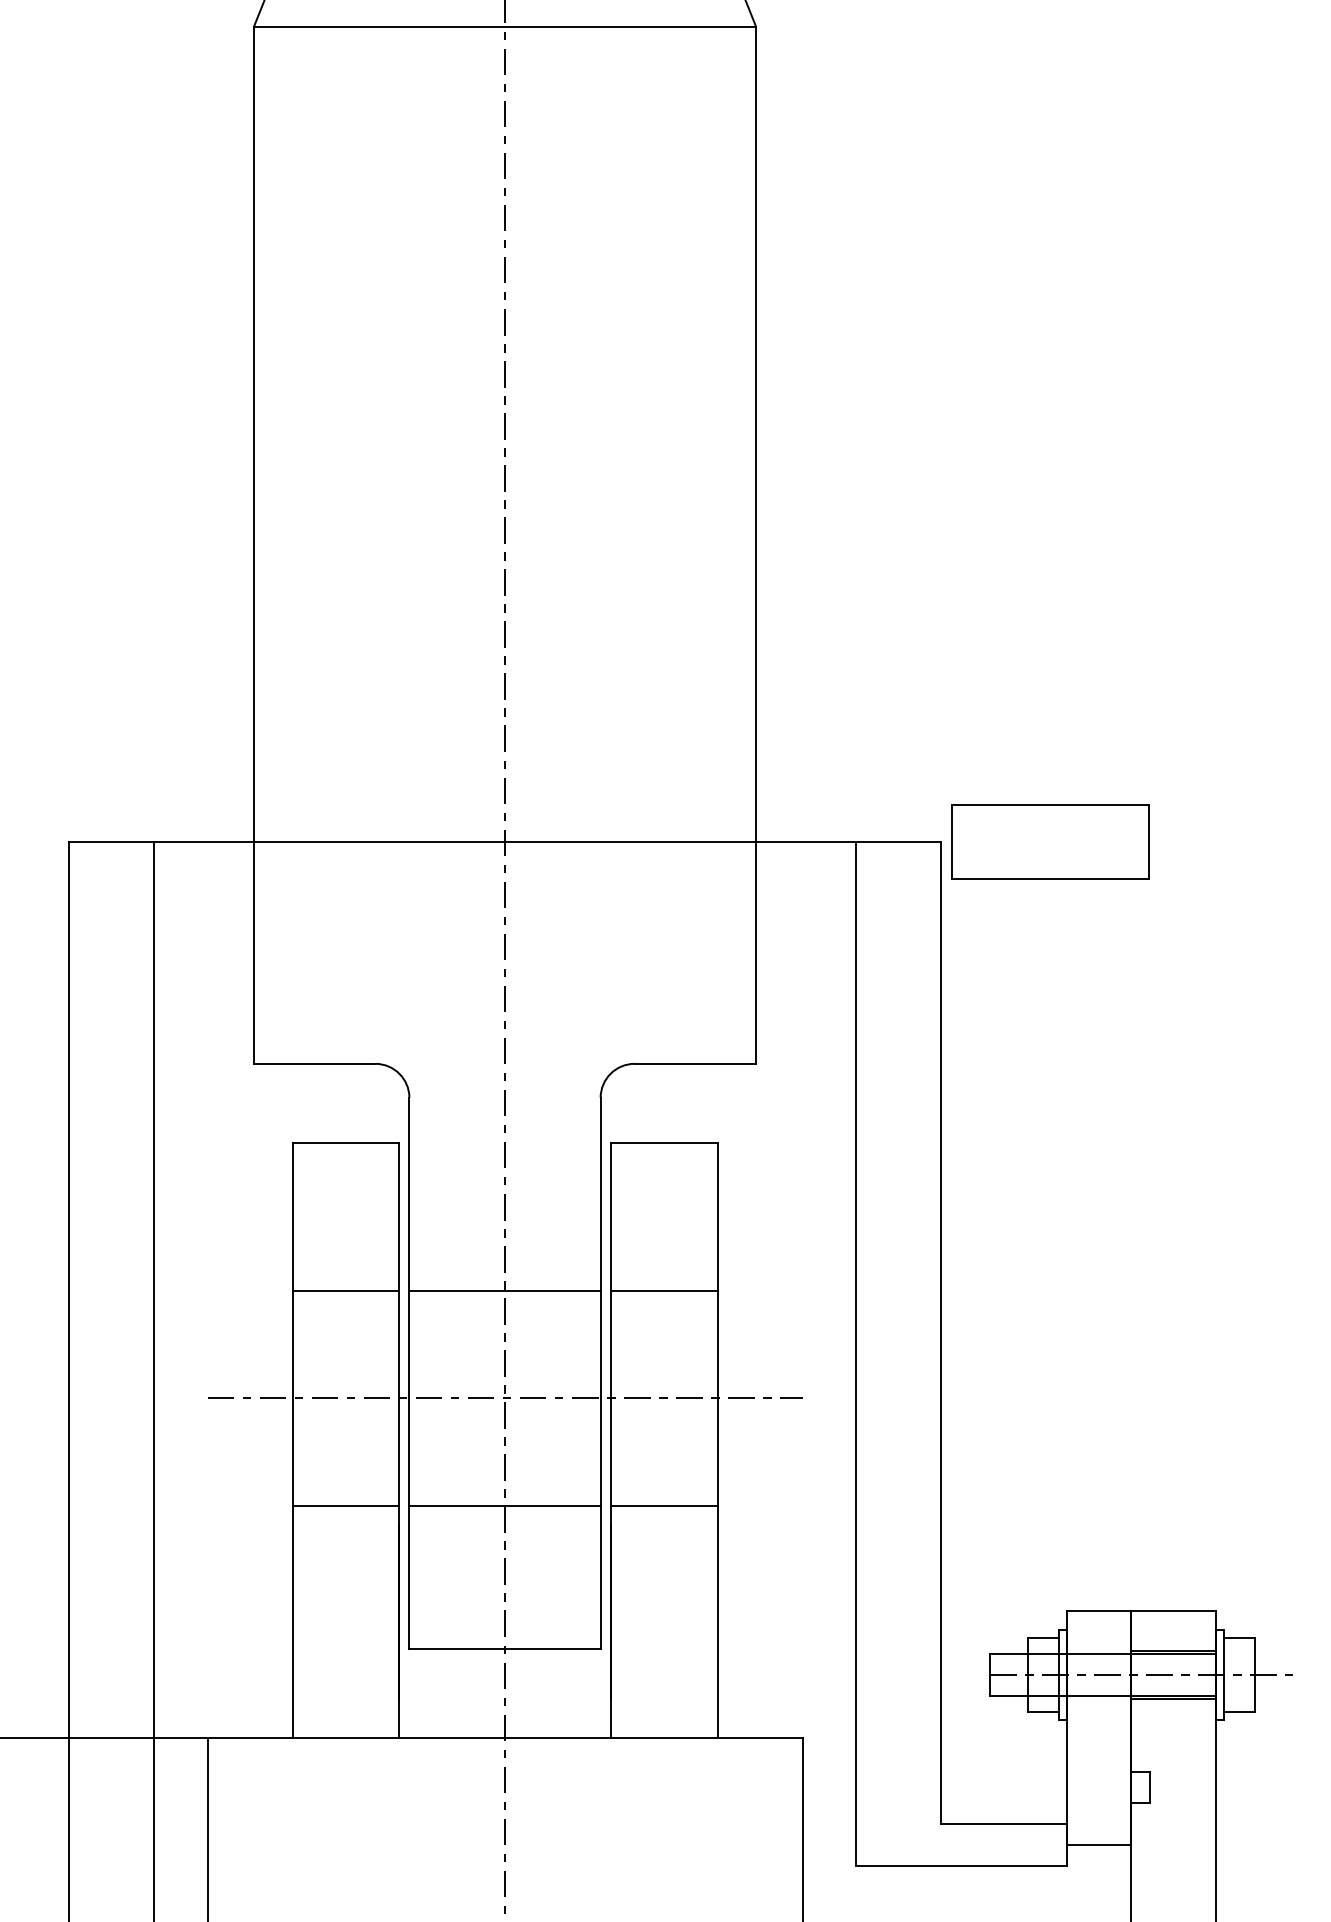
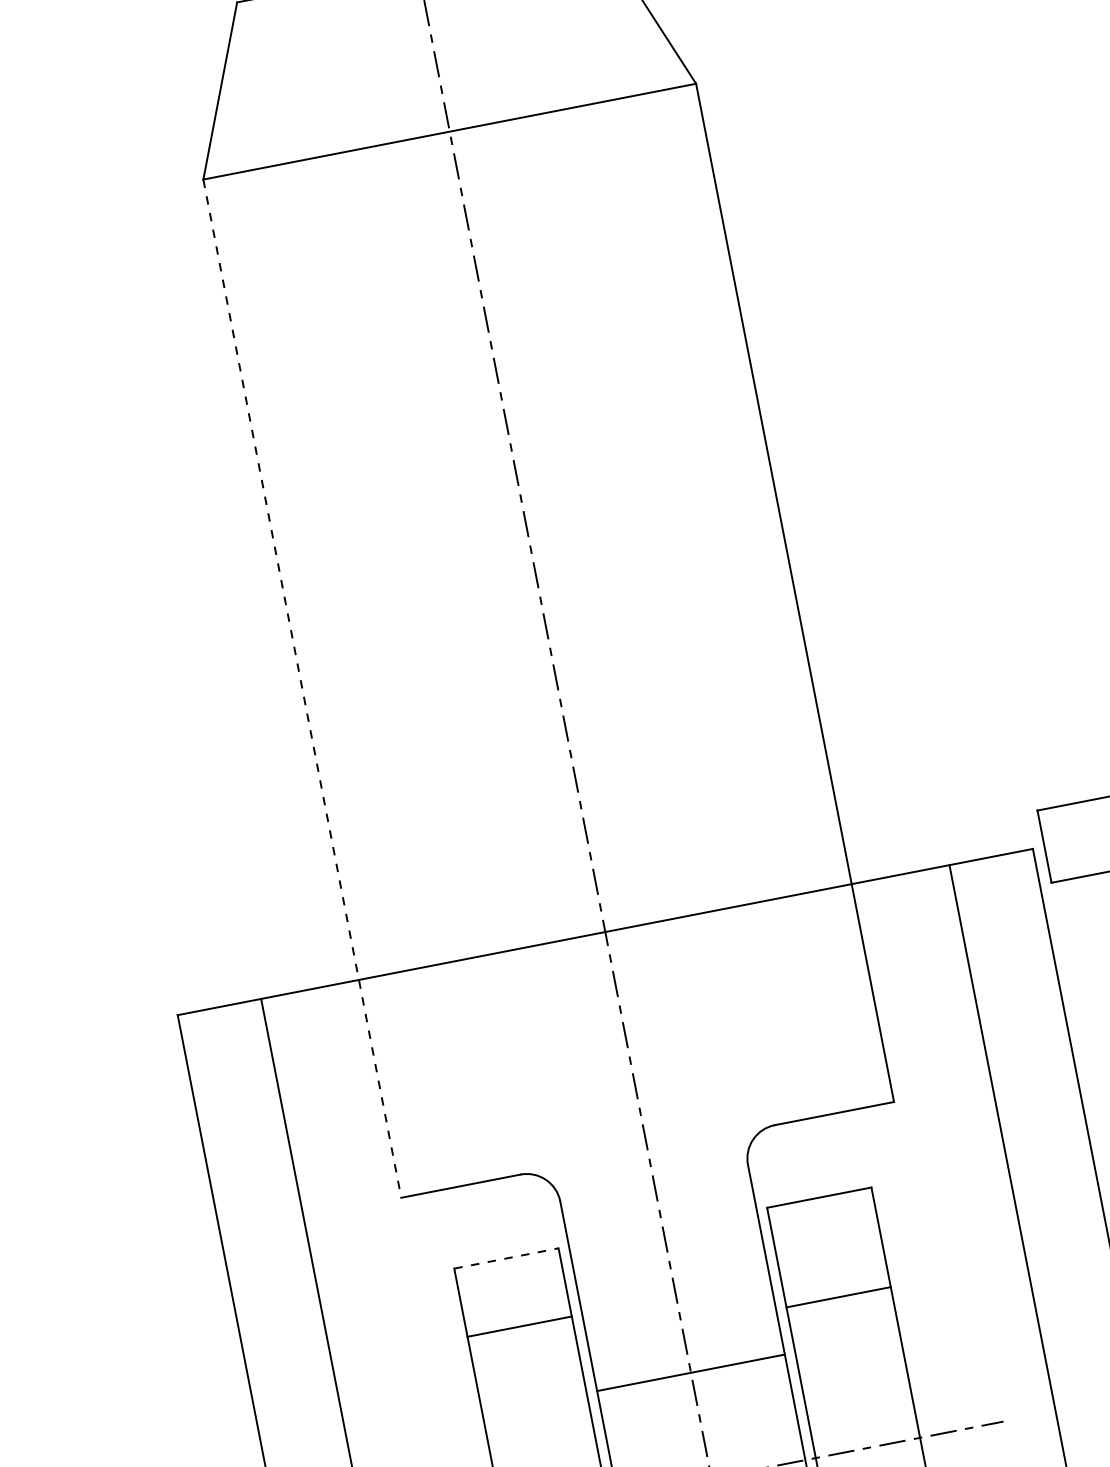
line: (254, 545) -> (302, 688), solid -> dashed
line: (346, 1143) -> (507, 1258), solid -> dashed
line: (345, 1290) -> (519, 1326), moved
line: (664, 1290) -> (838, 1296), moved

